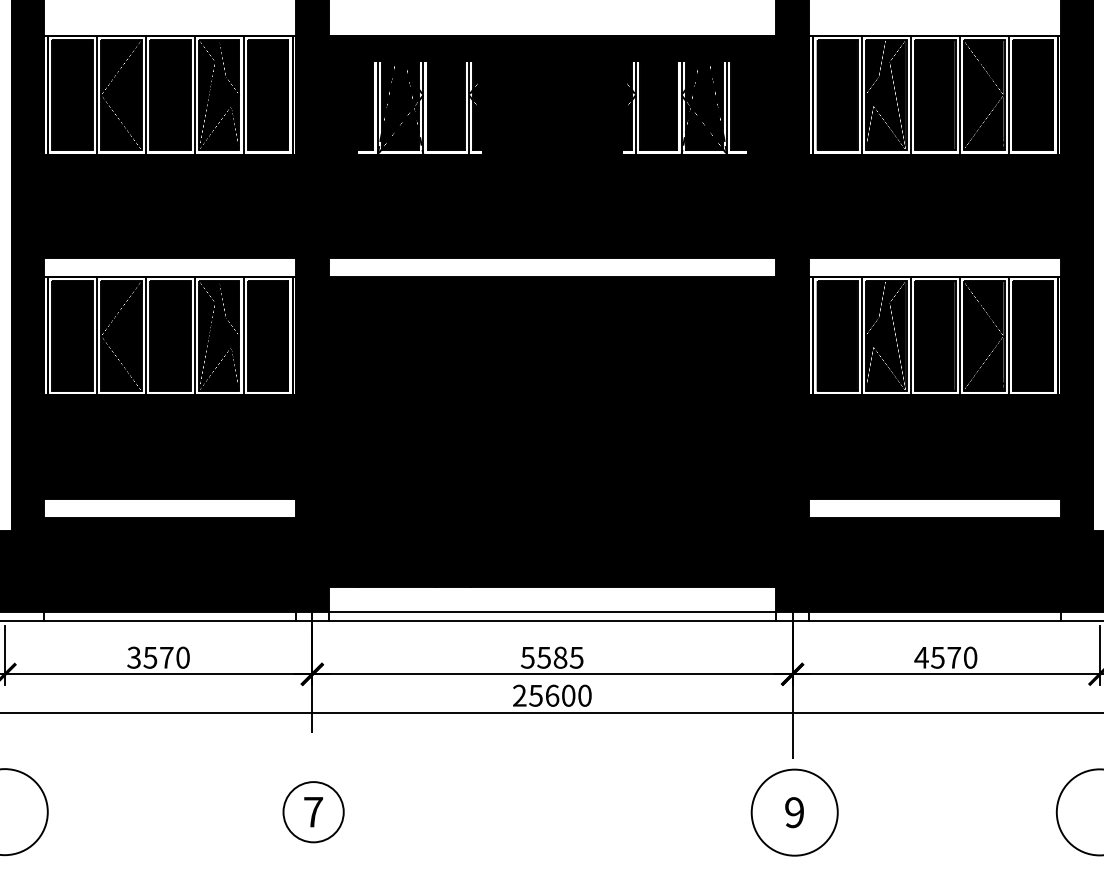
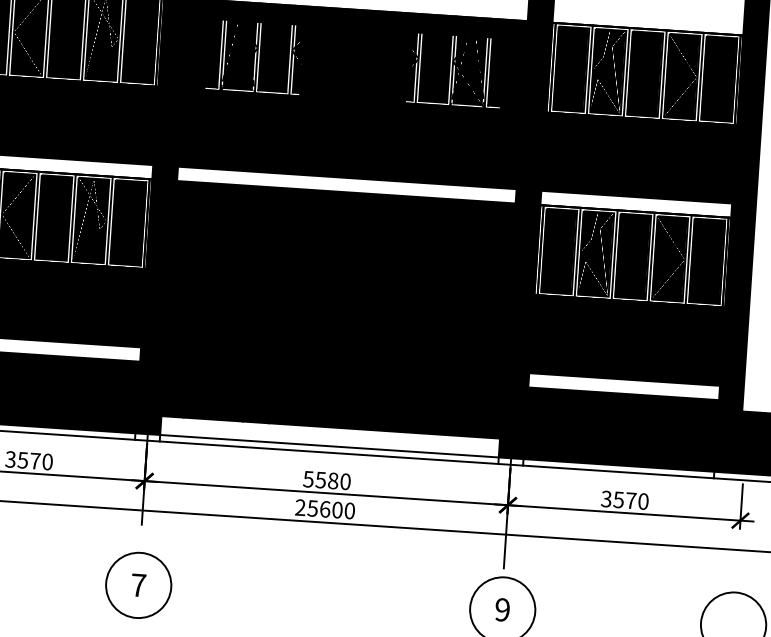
text: (576, 657) -> (345, 481), 5585 -> 5580
text: (921, 657) -> (606, 498), 4570 -> 3570
circle: (313, 812) -> (138, 585), size x1.43

